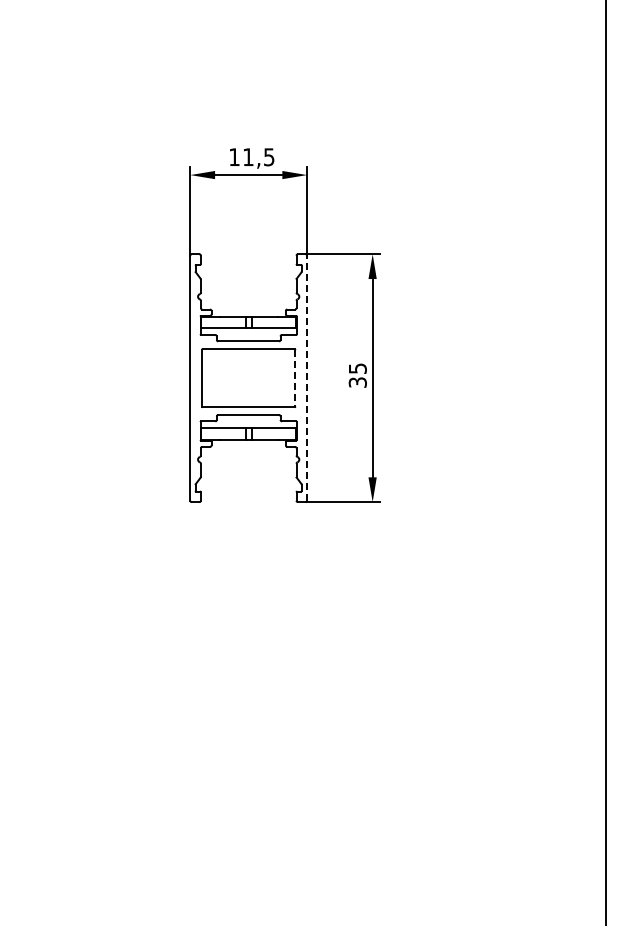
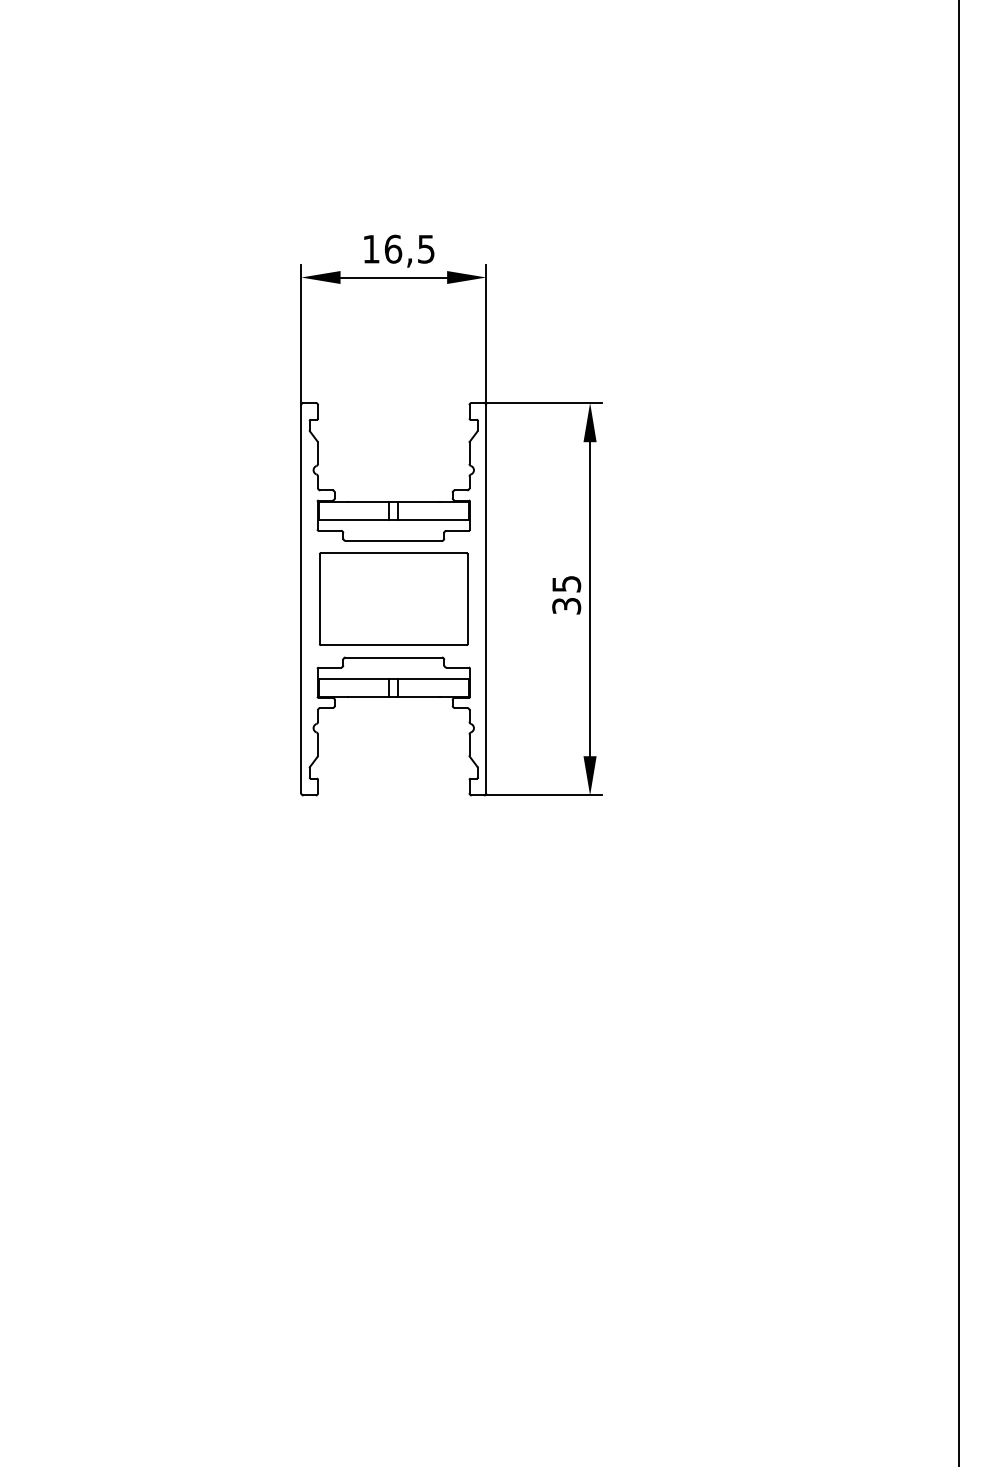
text: (248, 157) -> (393, 249), 11,5 -> 16,5
line: (295, 378) -> (467, 599), dashed -> solid
line: (307, 378) -> (486, 599), dashed -> solid

